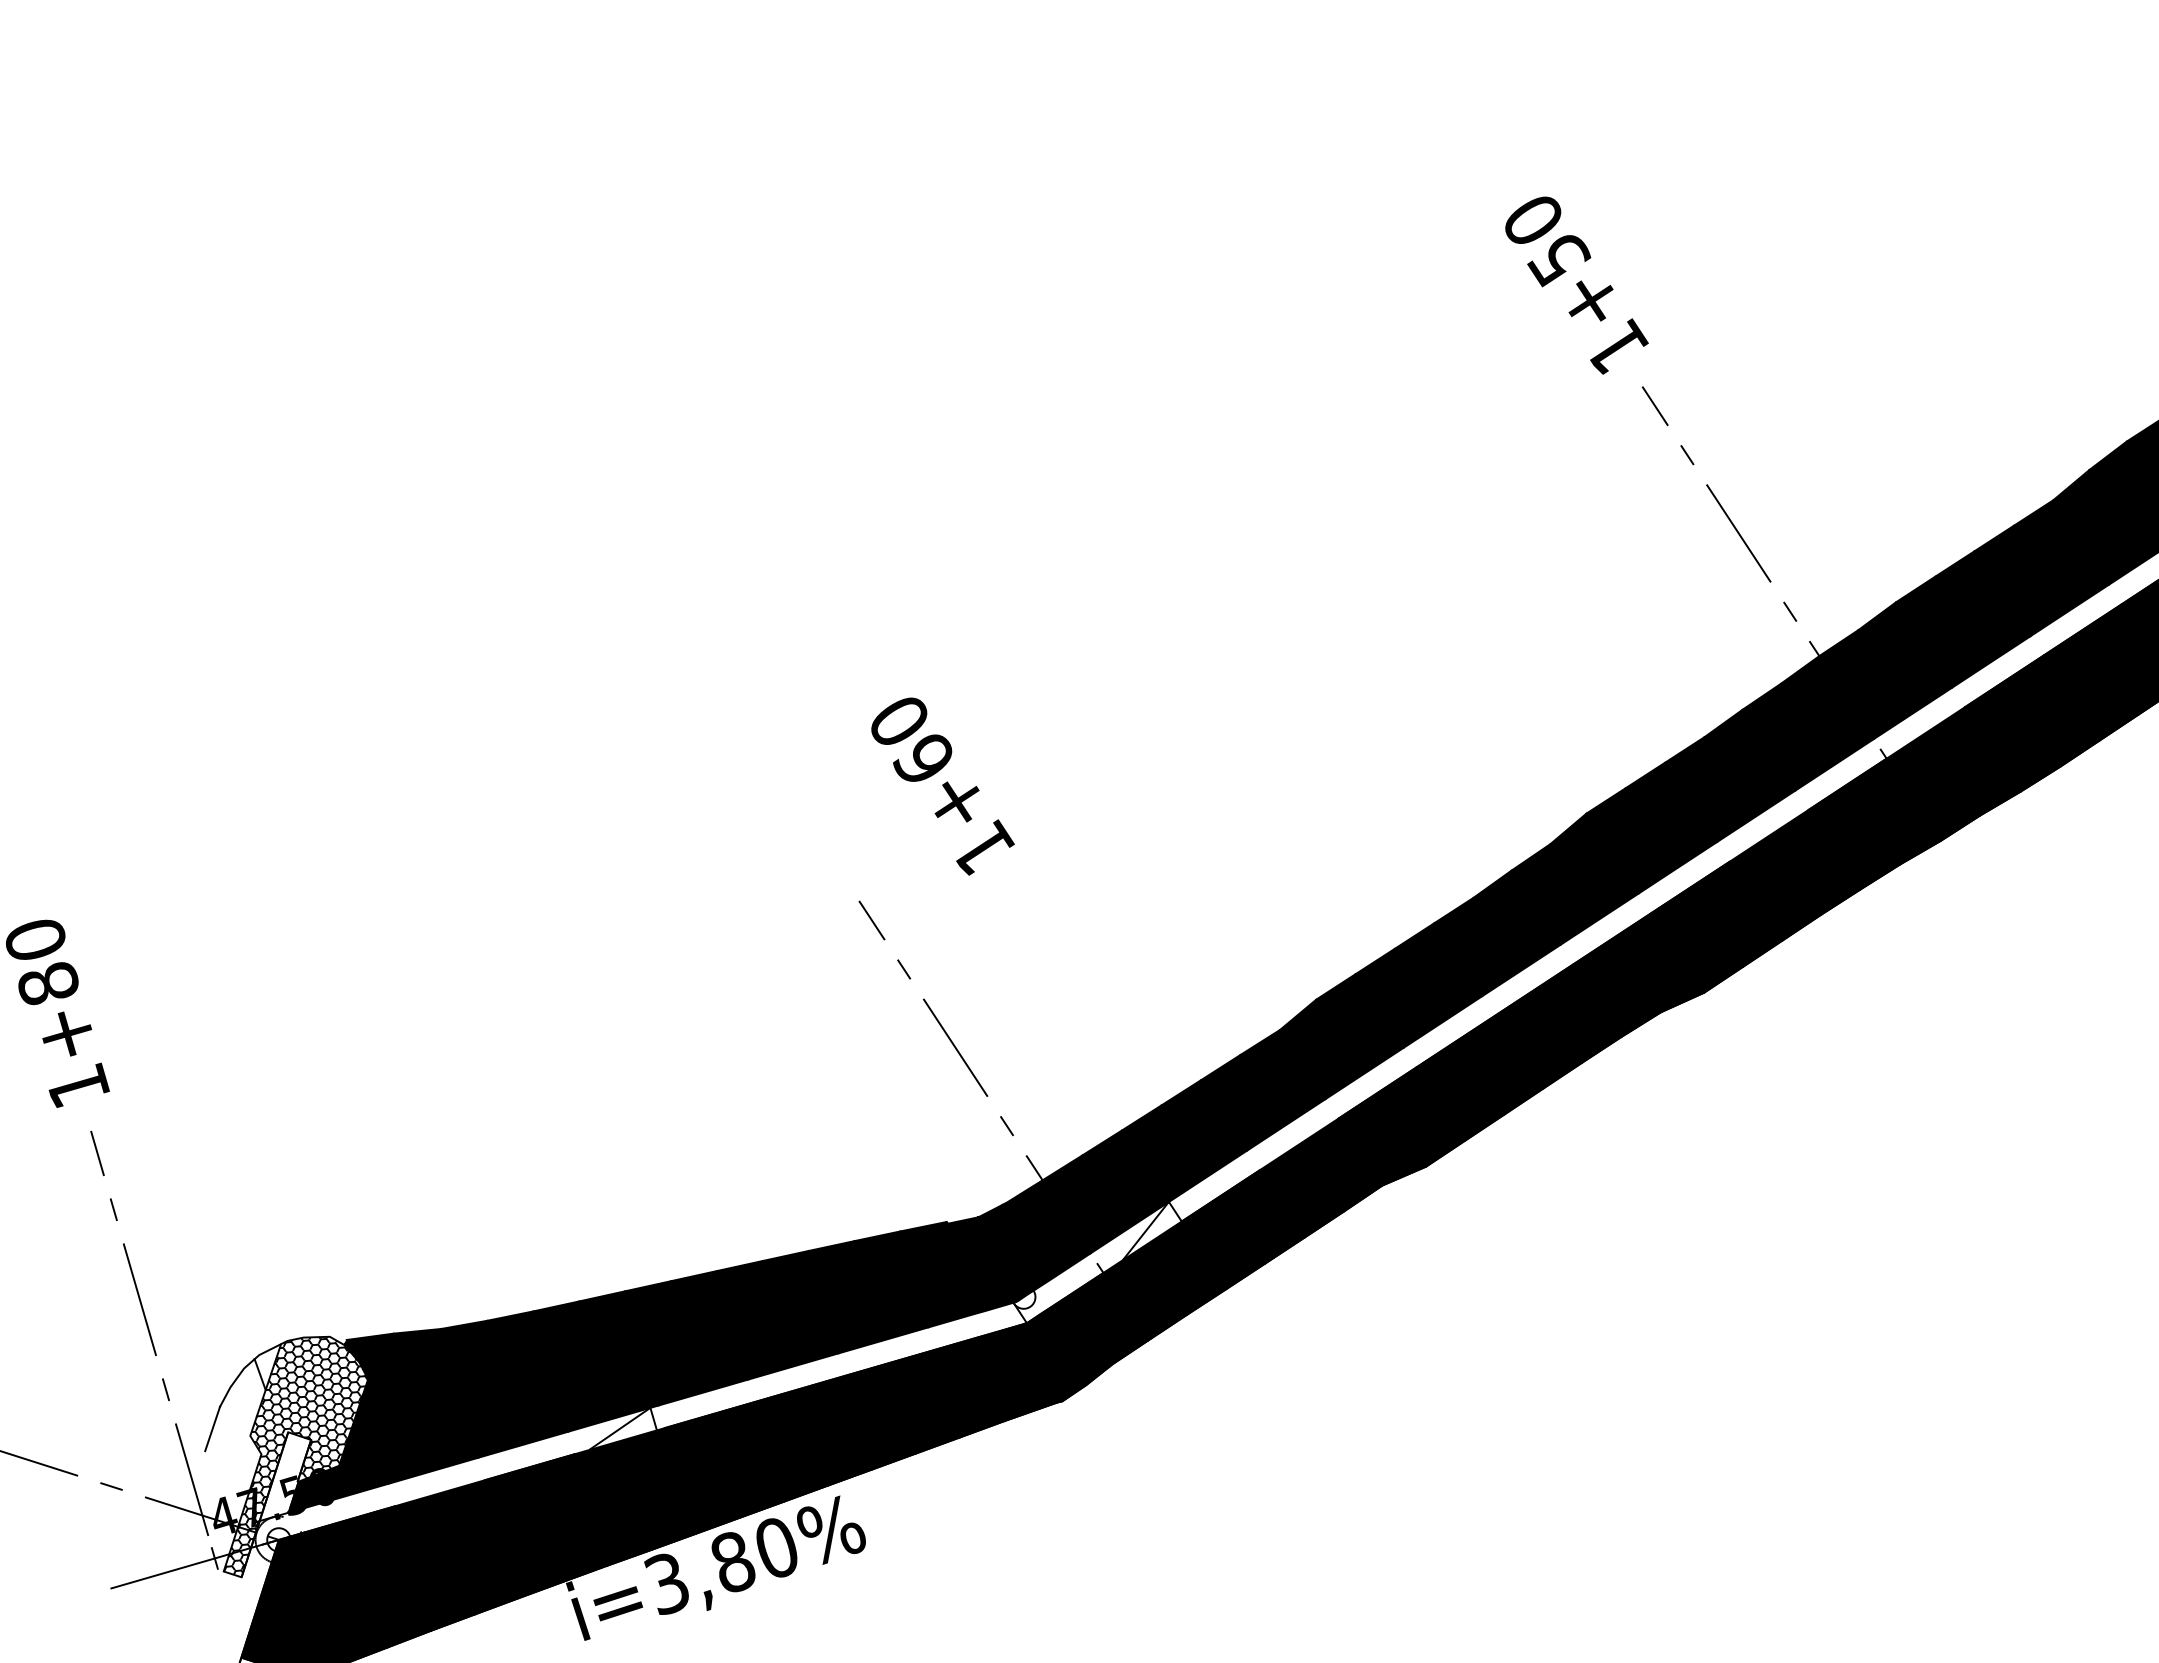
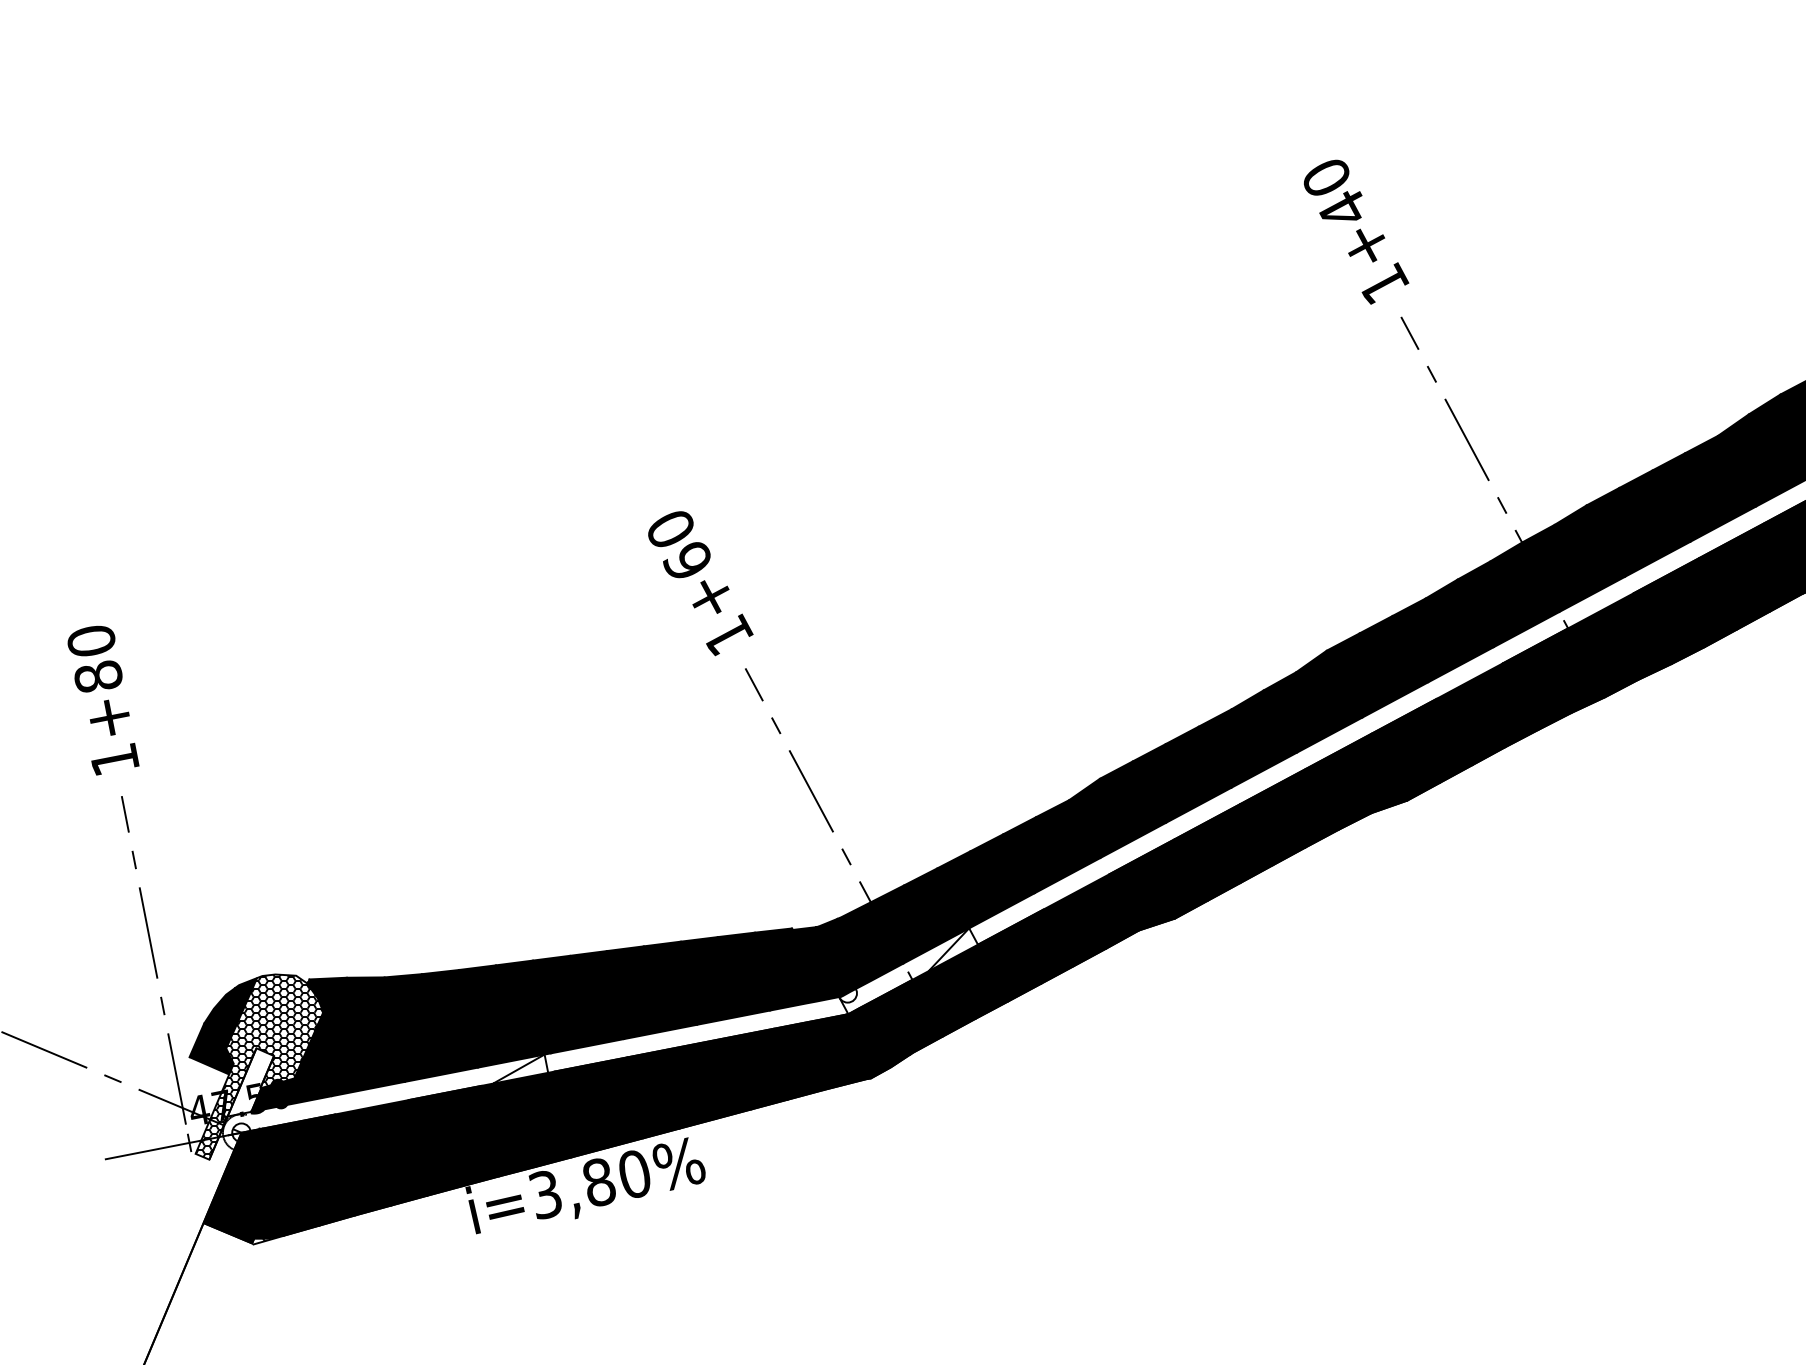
text: (1558, 260) -> (1343, 211), 1+50 -> 1+40
text: (942, 786) -> (700, 583), moved
fill: (244, 1408) -> (223, 1026), added

